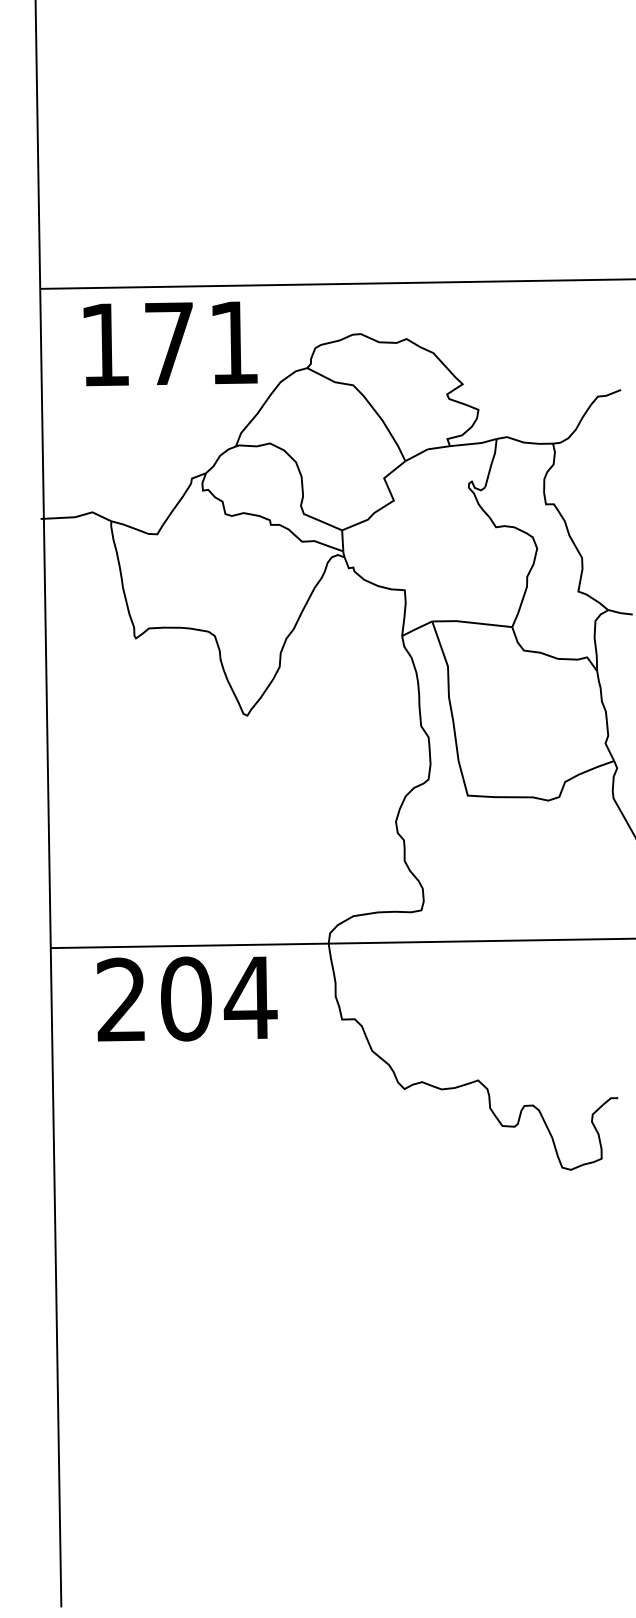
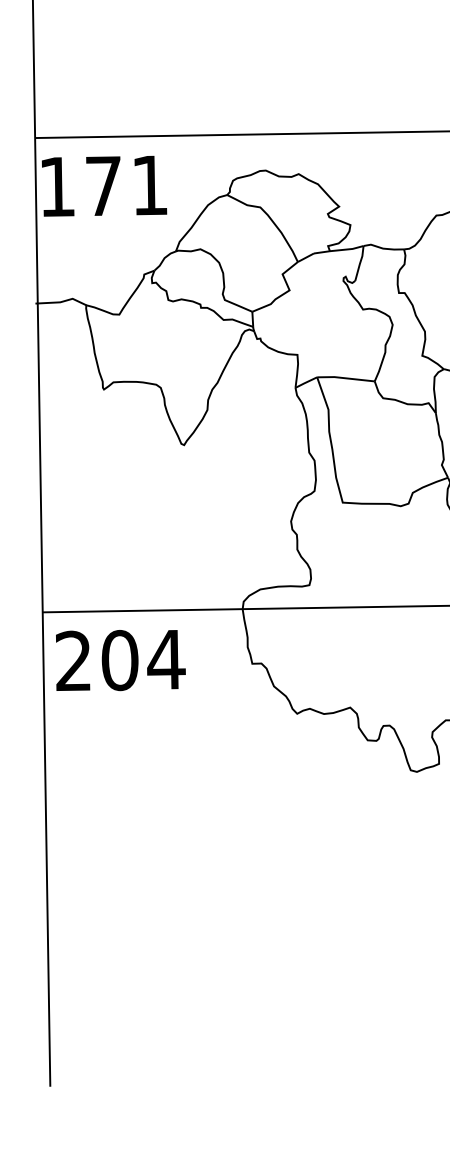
text: (170, 343) -> (104, 185), moved
text: (187, 998) -> (120, 660), moved

